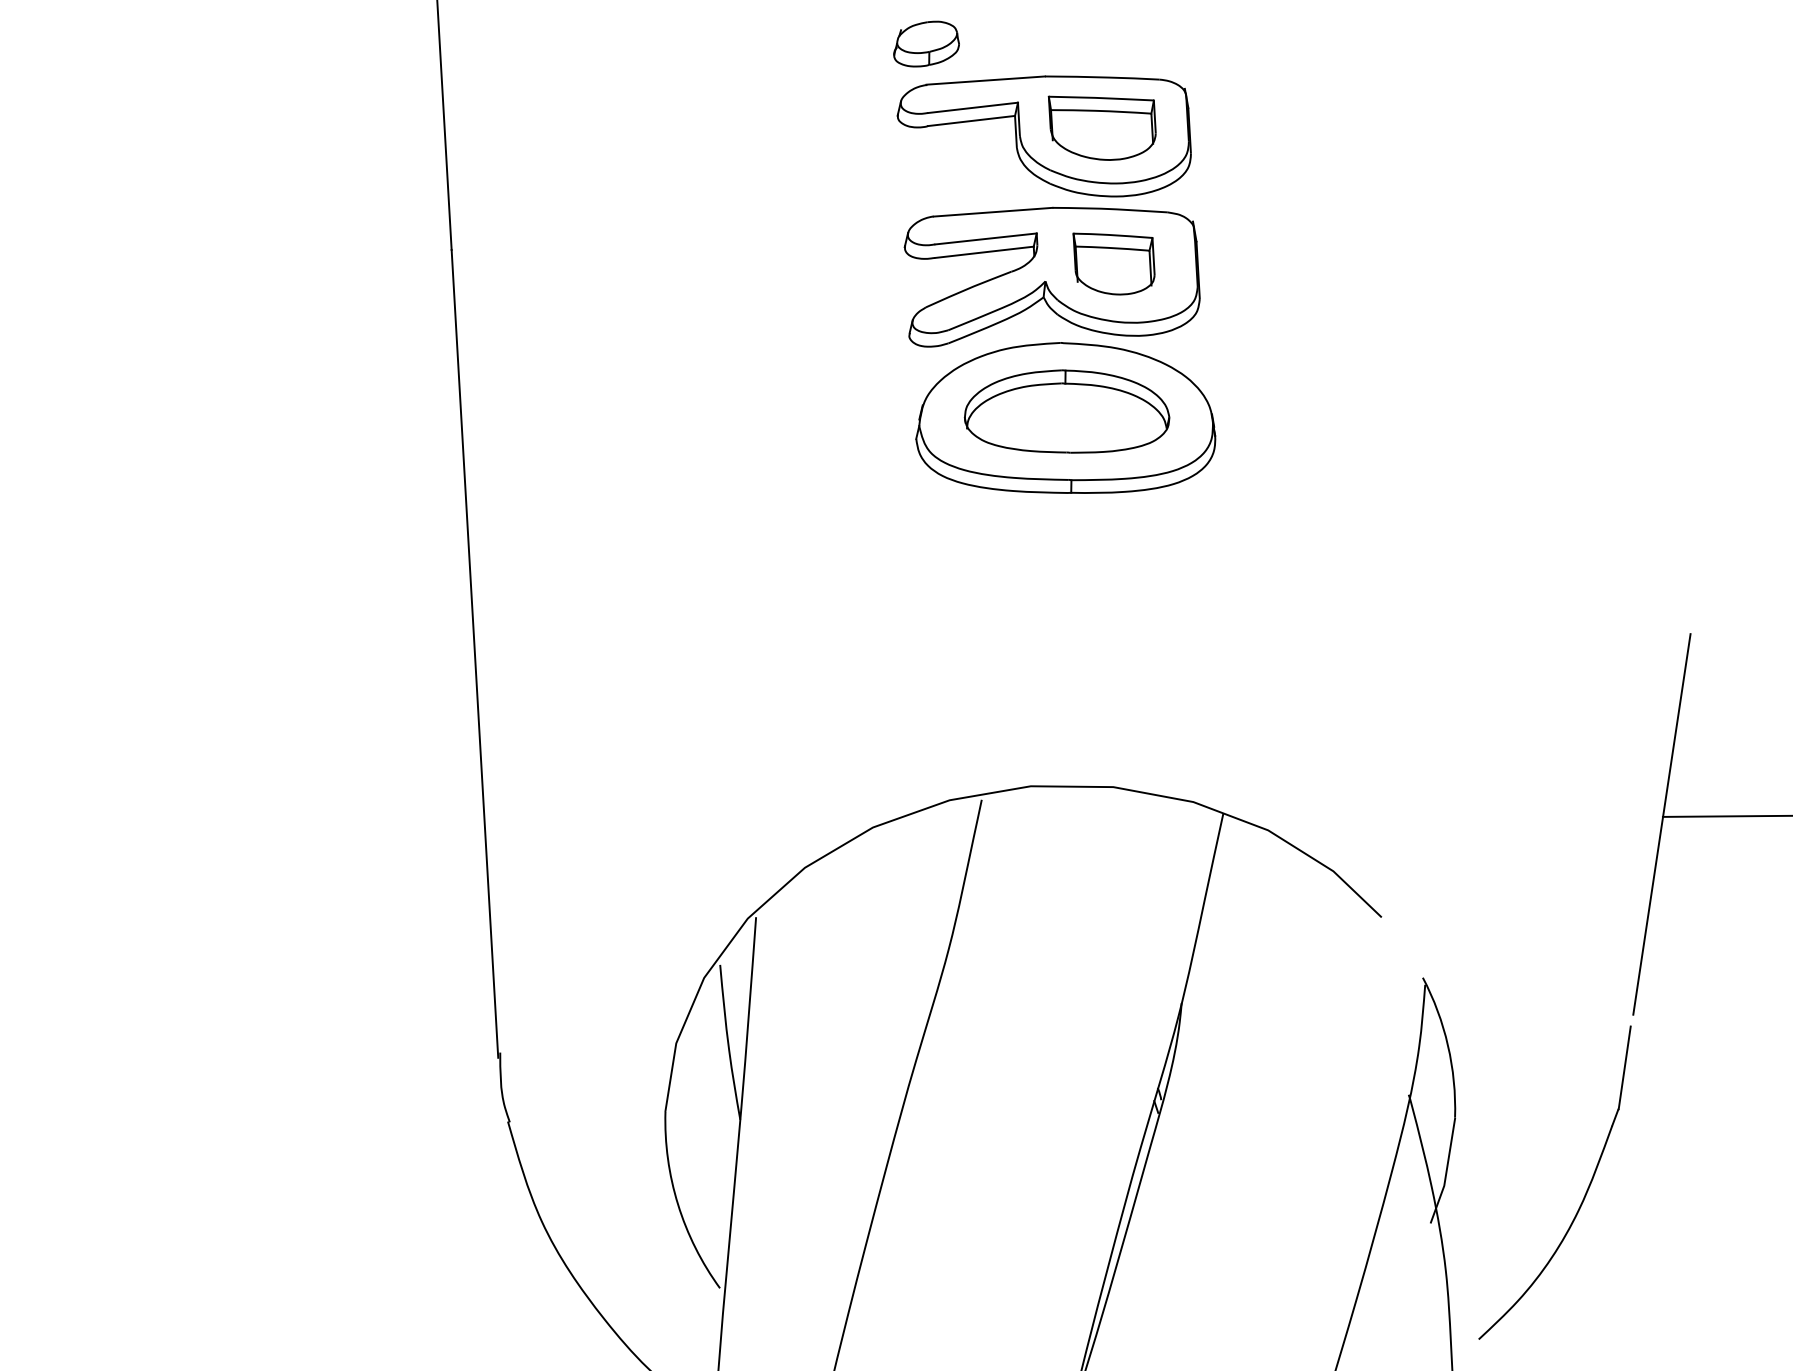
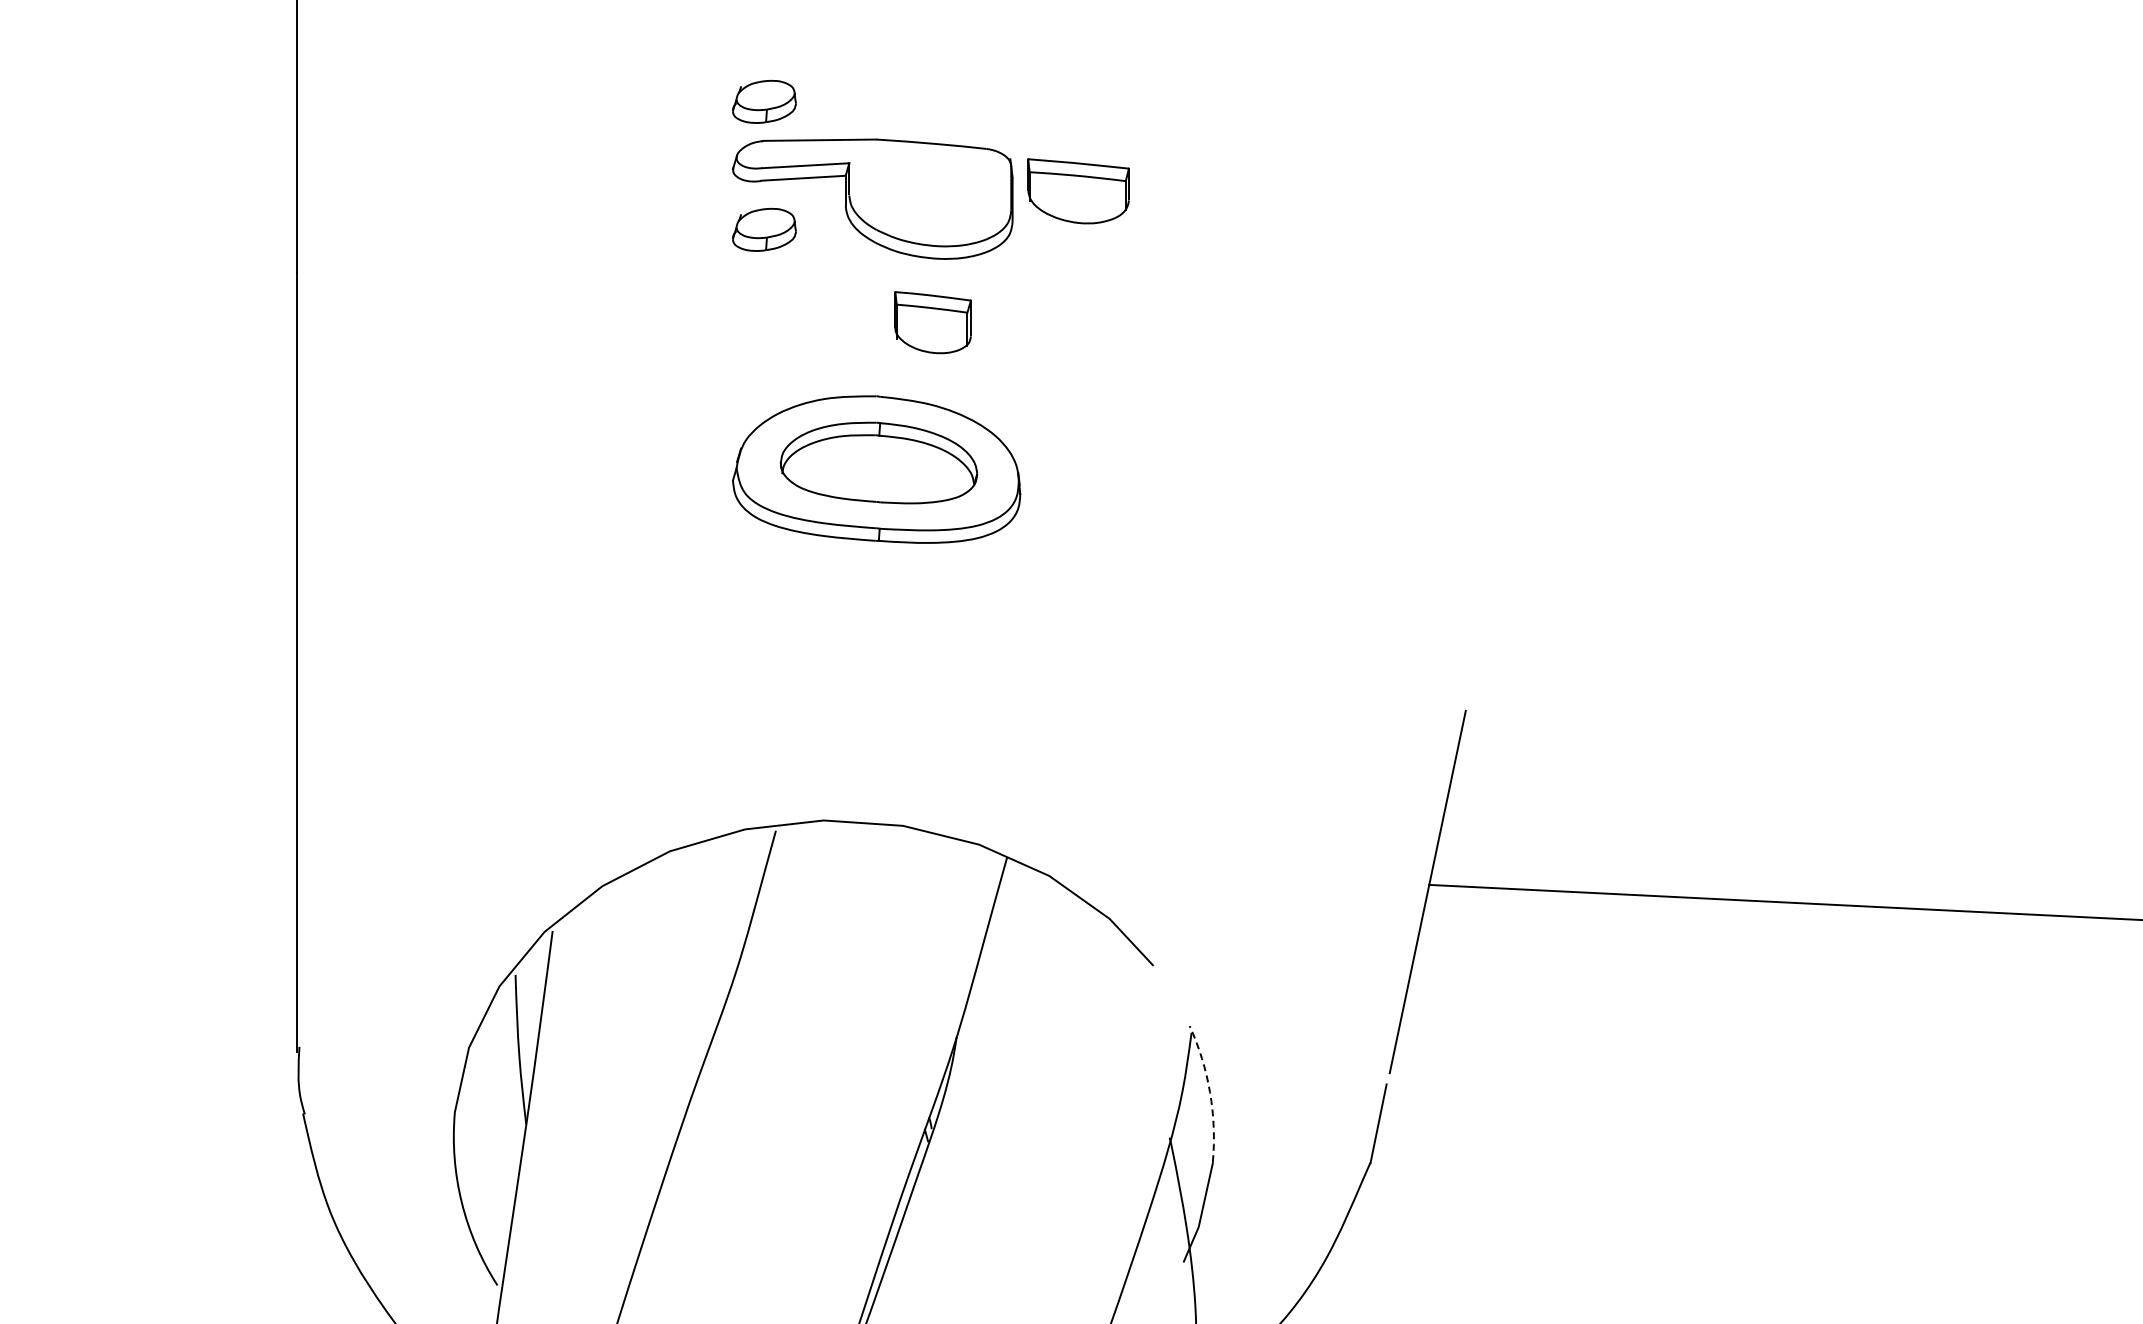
part: (1102, 127) -> (1078, 191), moved
part: (933, 176) -> (764, 229), added
part: (1052, 273) -> (872, 329), removed
arc: (1448, 1045) -> (1210, 1092), solid -> dashed

